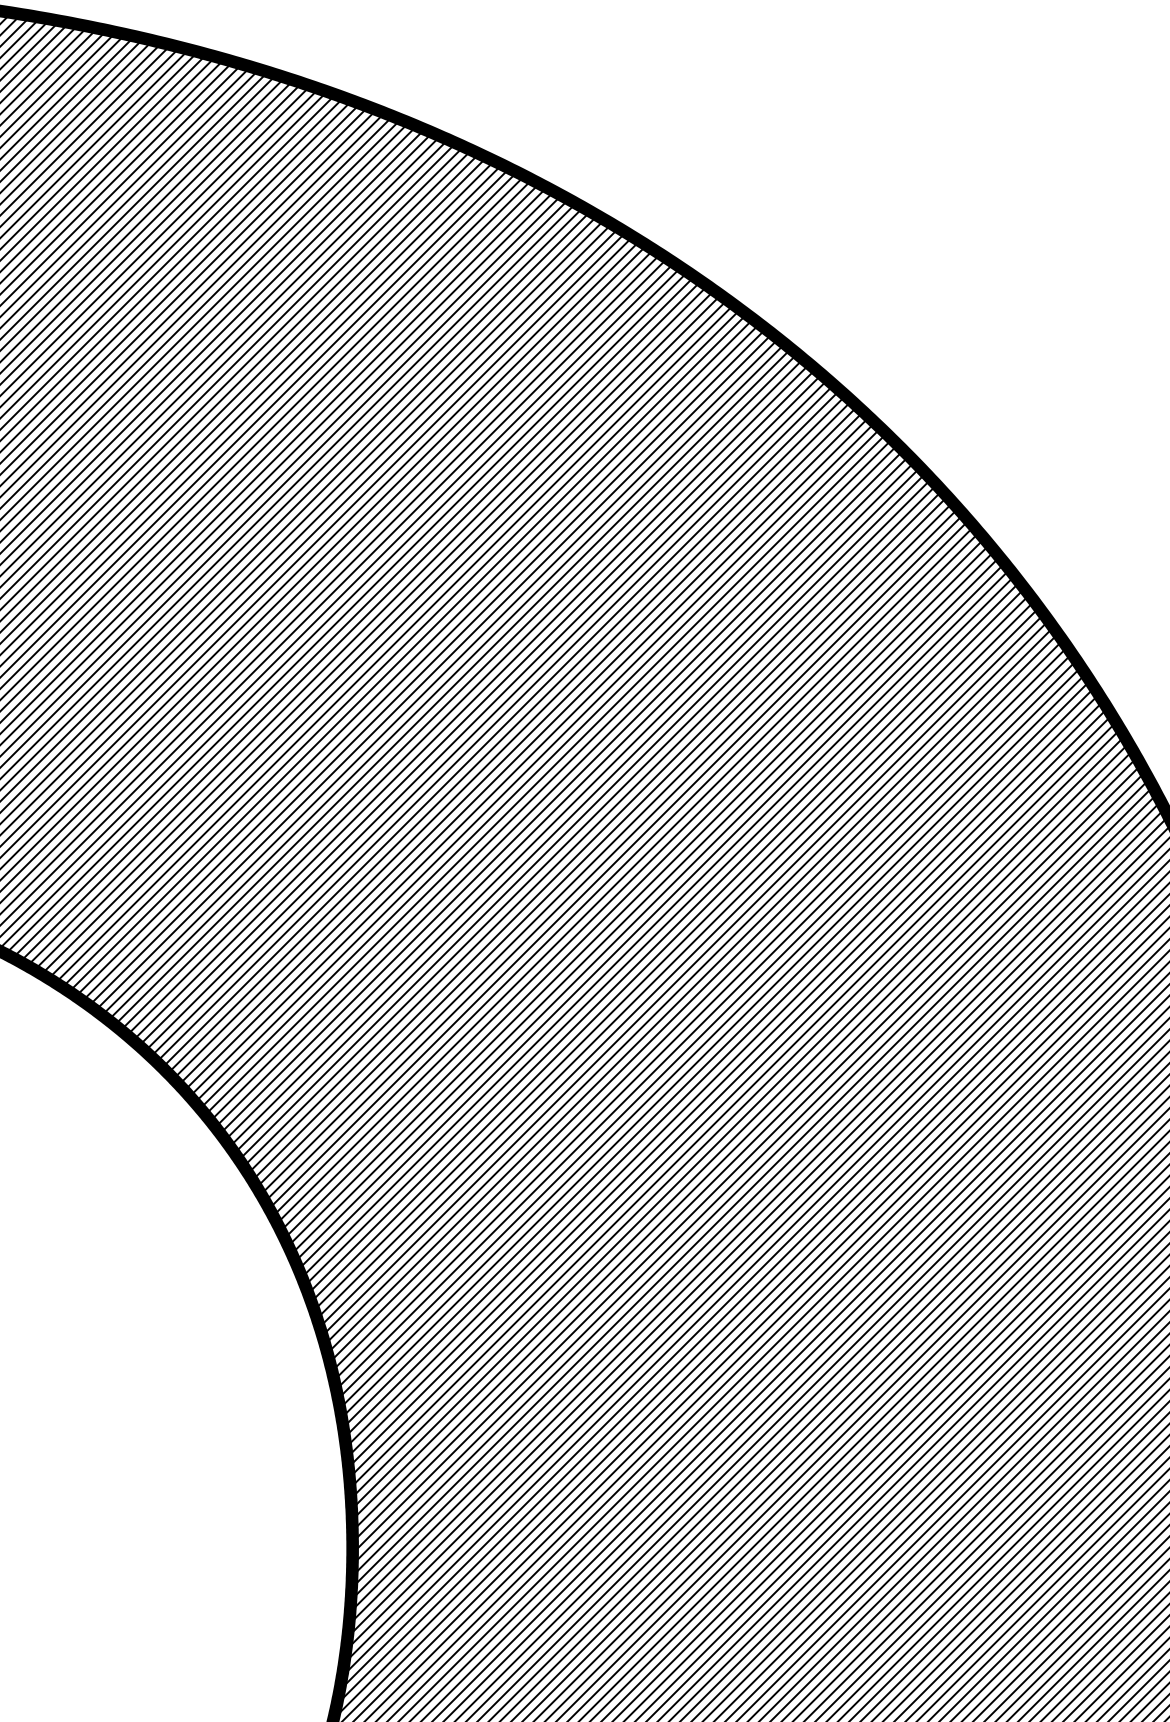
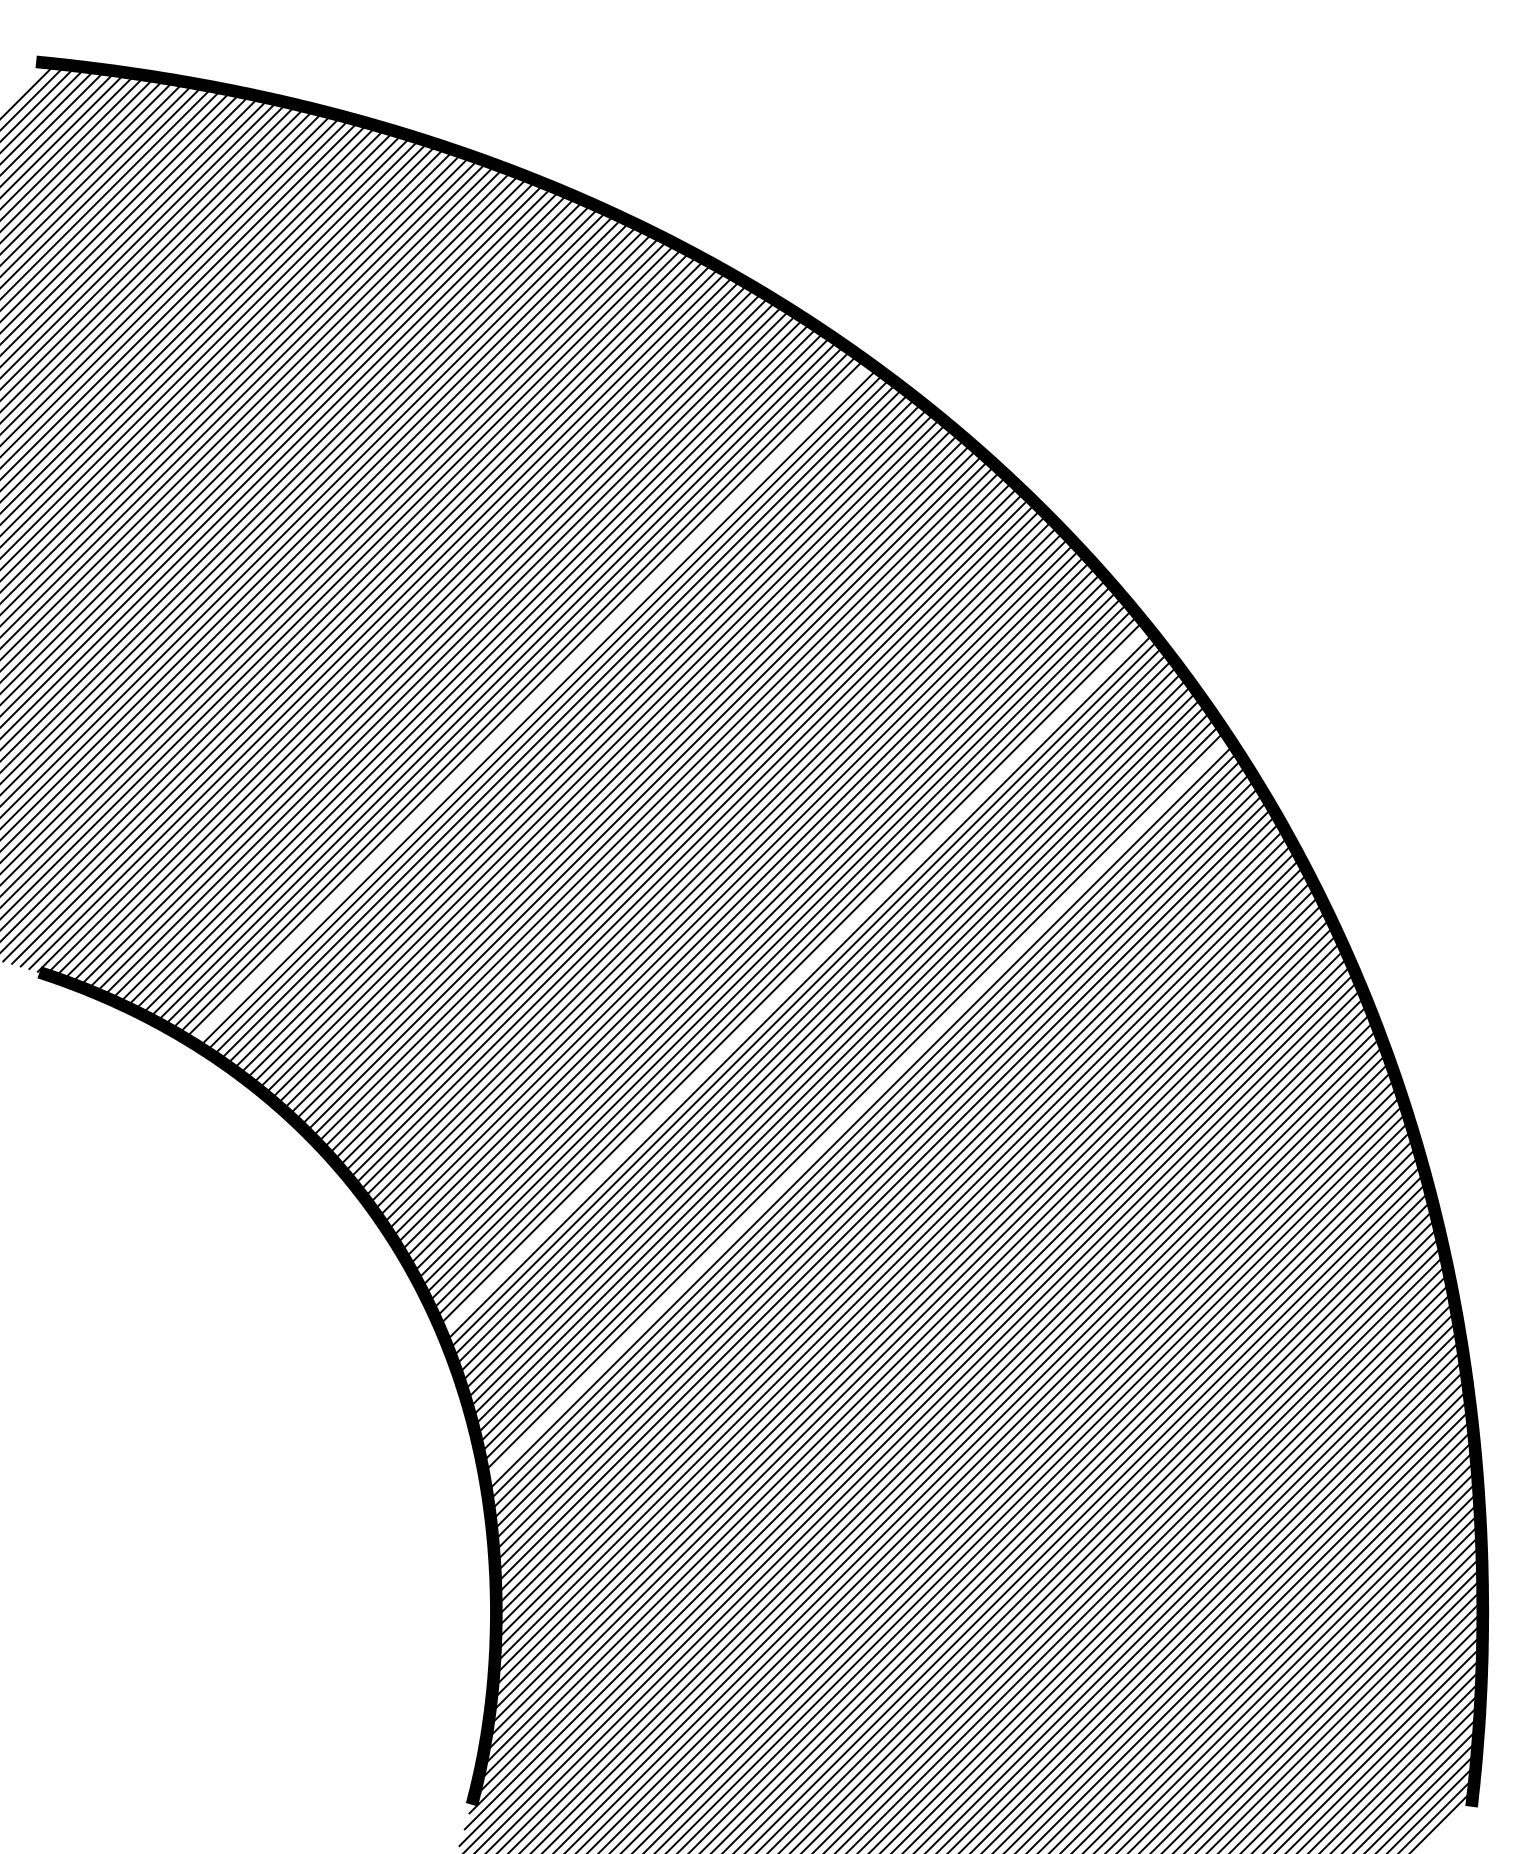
line: (387, 639) -> (531, 703), removed
line: (651, 916) -> (795, 980), removed
line: (713, 1046) -> (857, 1110), removed

